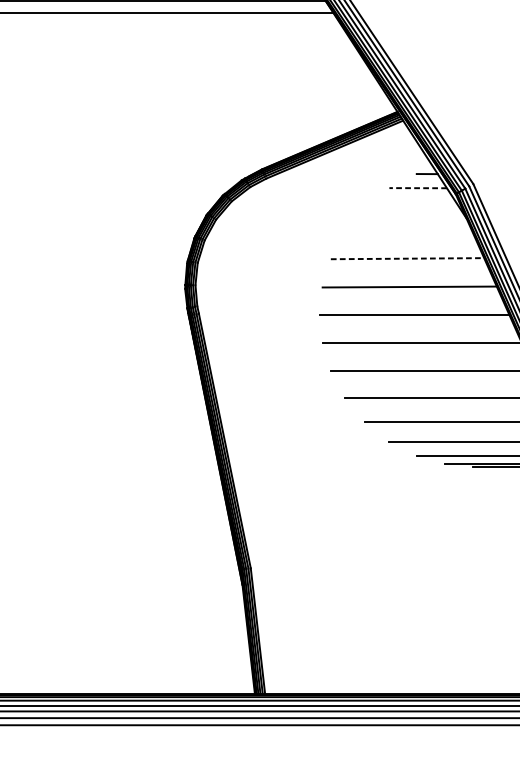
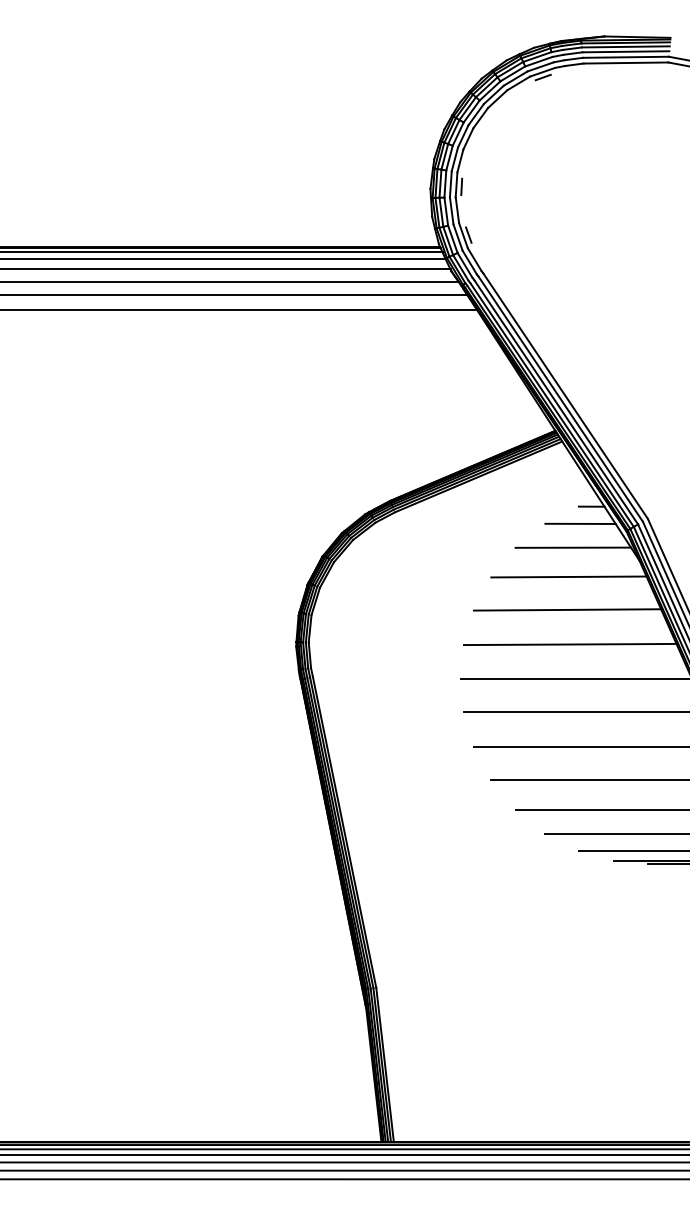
line: (418, 187) -> (580, 523), dashed -> solid
line: (412, 207) -> (573, 547), added
line: (408, 231) -> (568, 576), added
line: (407, 258) -> (567, 609), dashed -> solid

